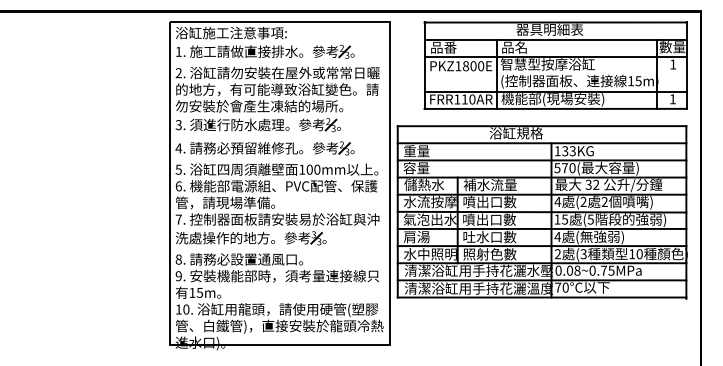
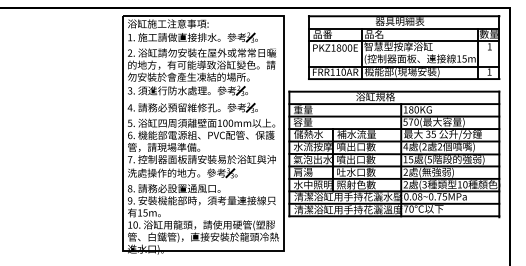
text: (568, 151) -> (413, 110), 133KG -> 180KG
text: (596, 184) -> (433, 134), 32 -> 35
text: (557, 236) -> (405, 171), 4 -> 2

